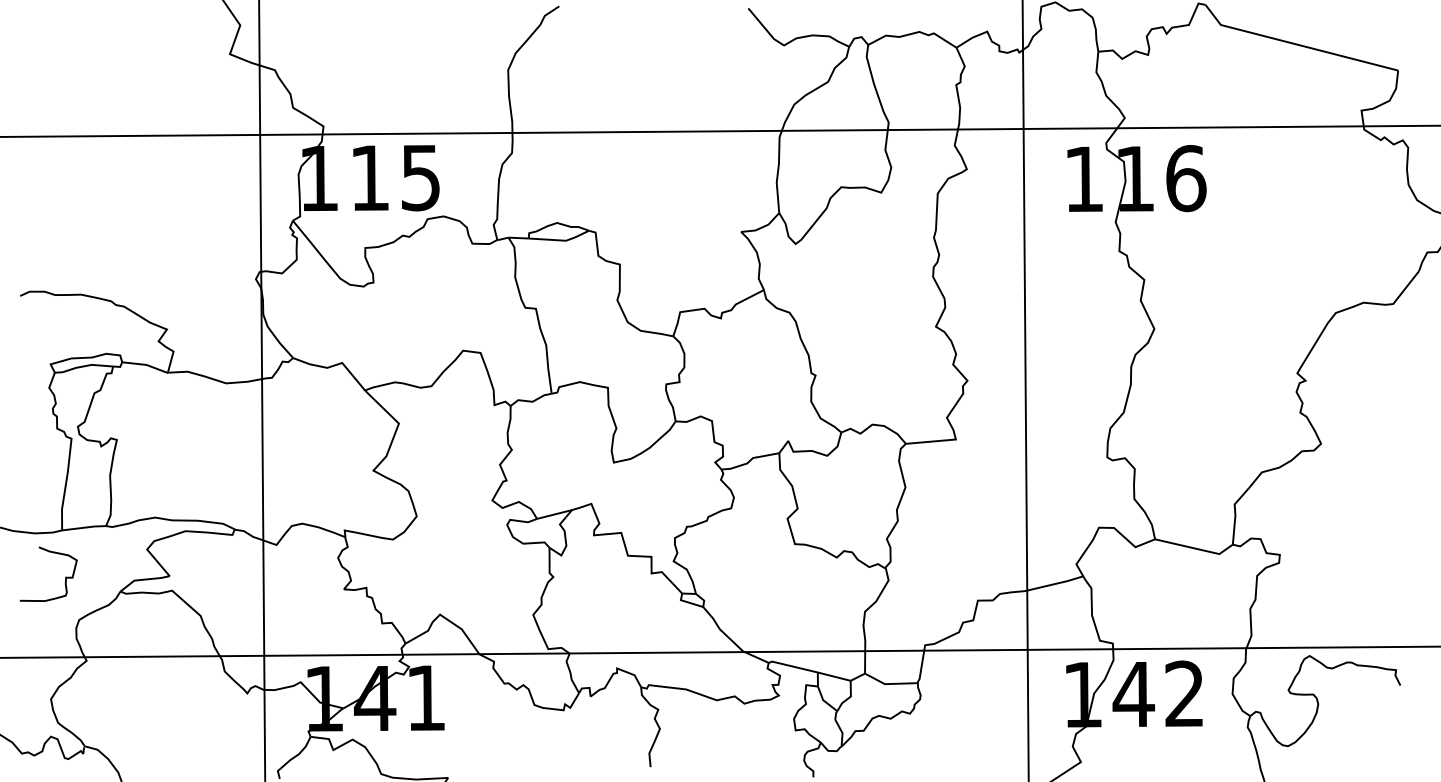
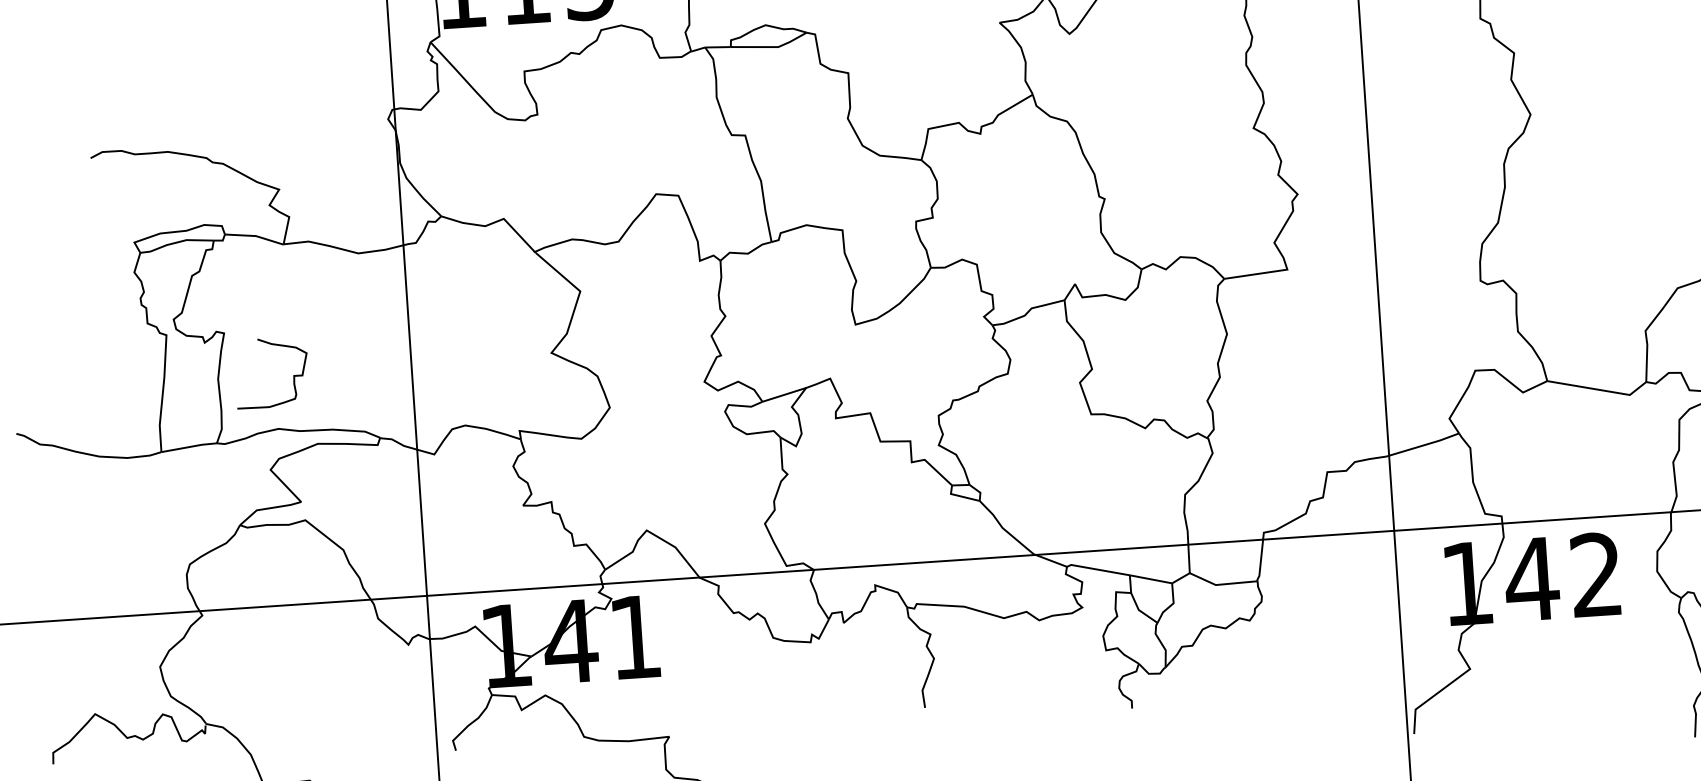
curve: (65, 576) -> (293, 374), moved

